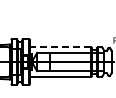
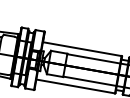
line: (60, 47) -> (82, 49), dashed -> solid

